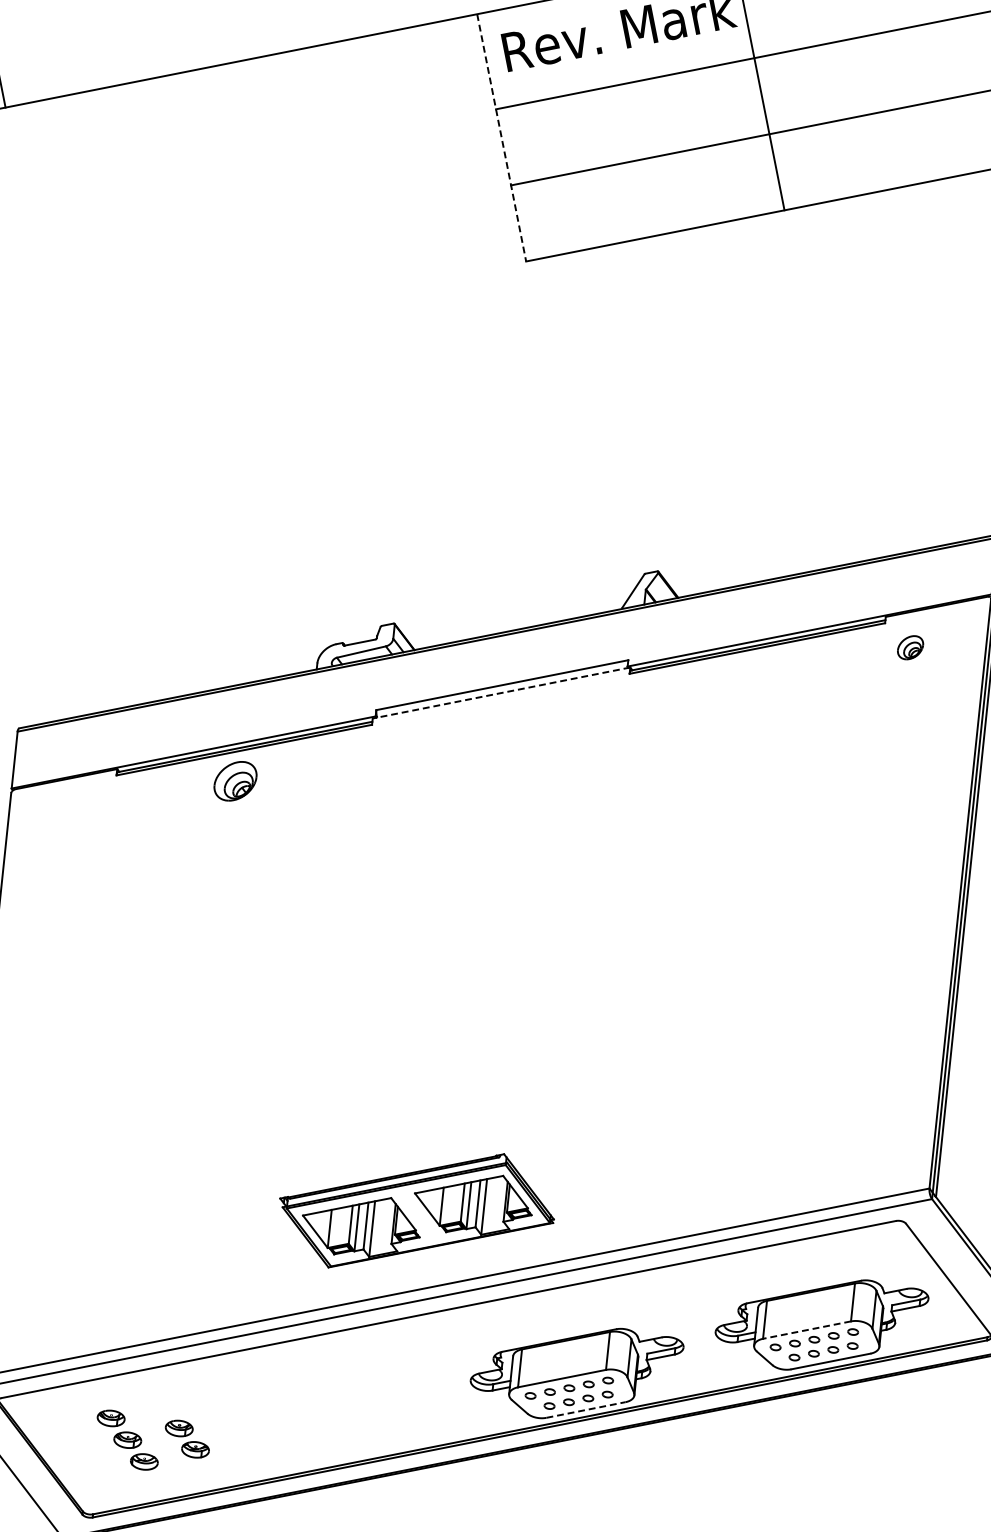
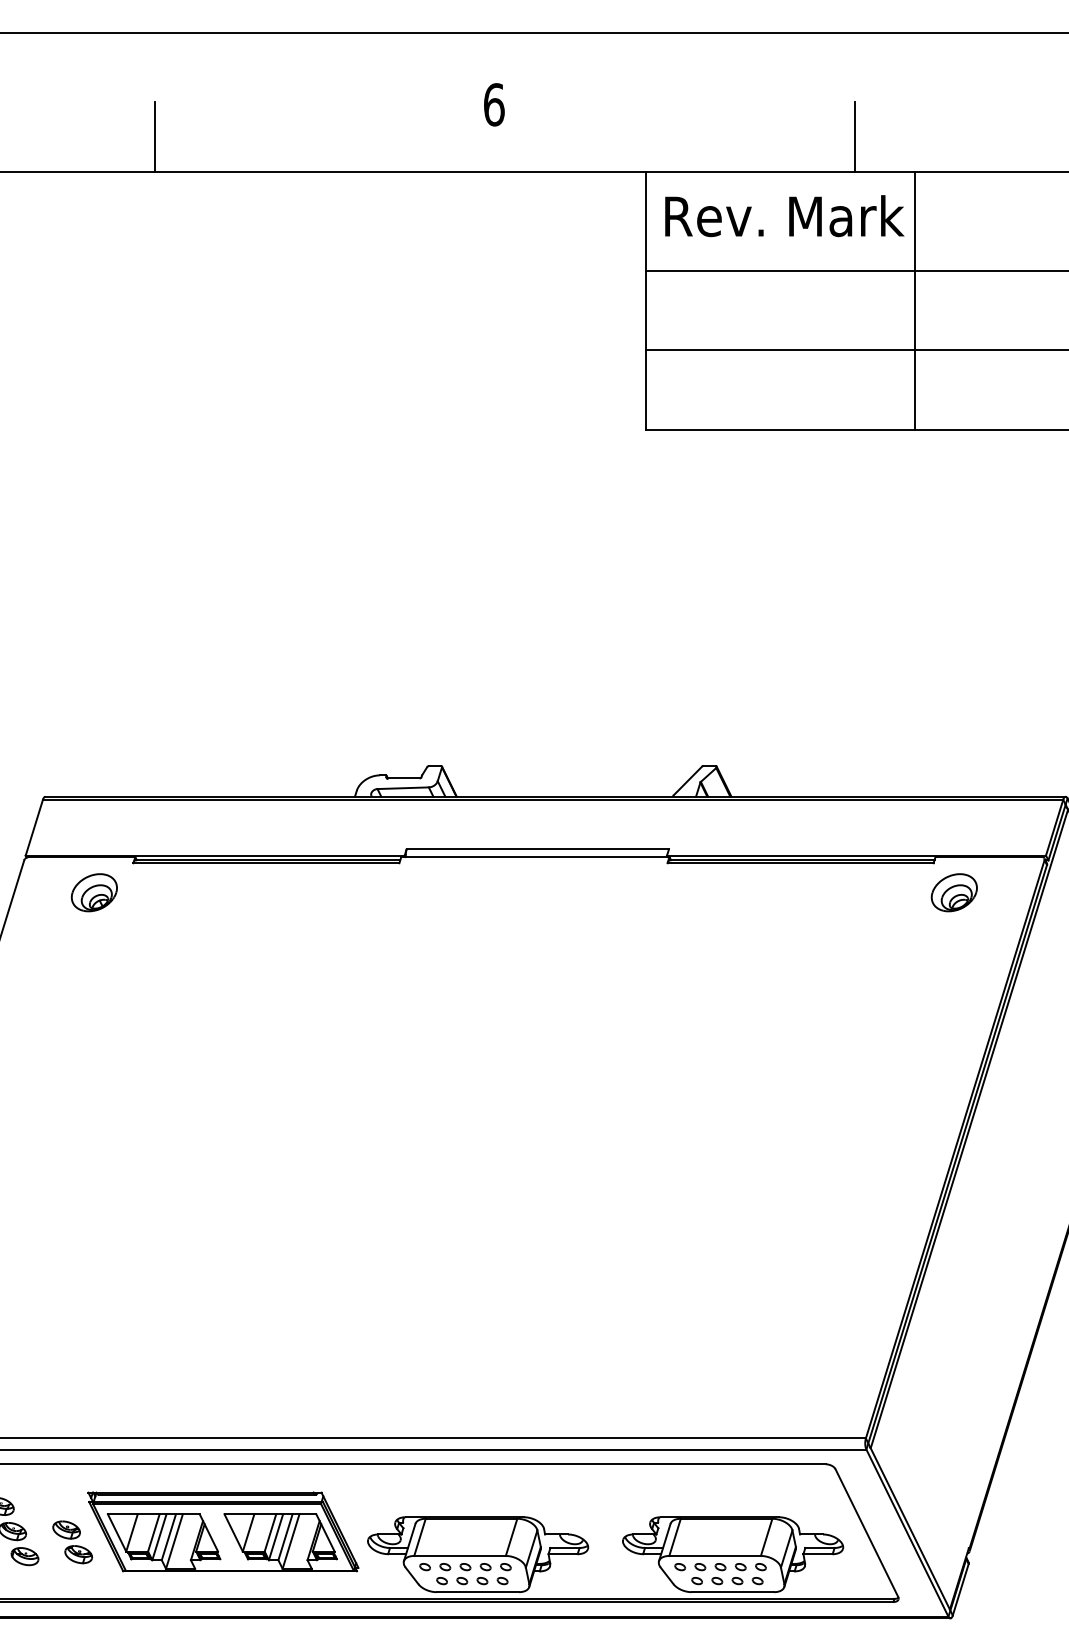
line: (501, 137) -> (645, 300), dashed -> solid
part: (909, 647) -> (953, 892), size x1.67
line: (500, 693) -> (534, 857), dashed -> solid
part: (234, 781) -> (93, 892), moved
part: (417, 1210) -> (223, 1531), moved
line: (807, 1329) -> (715, 1555), dashed -> solid
line: (586, 1410) -> (478, 1592), dashed -> solid

